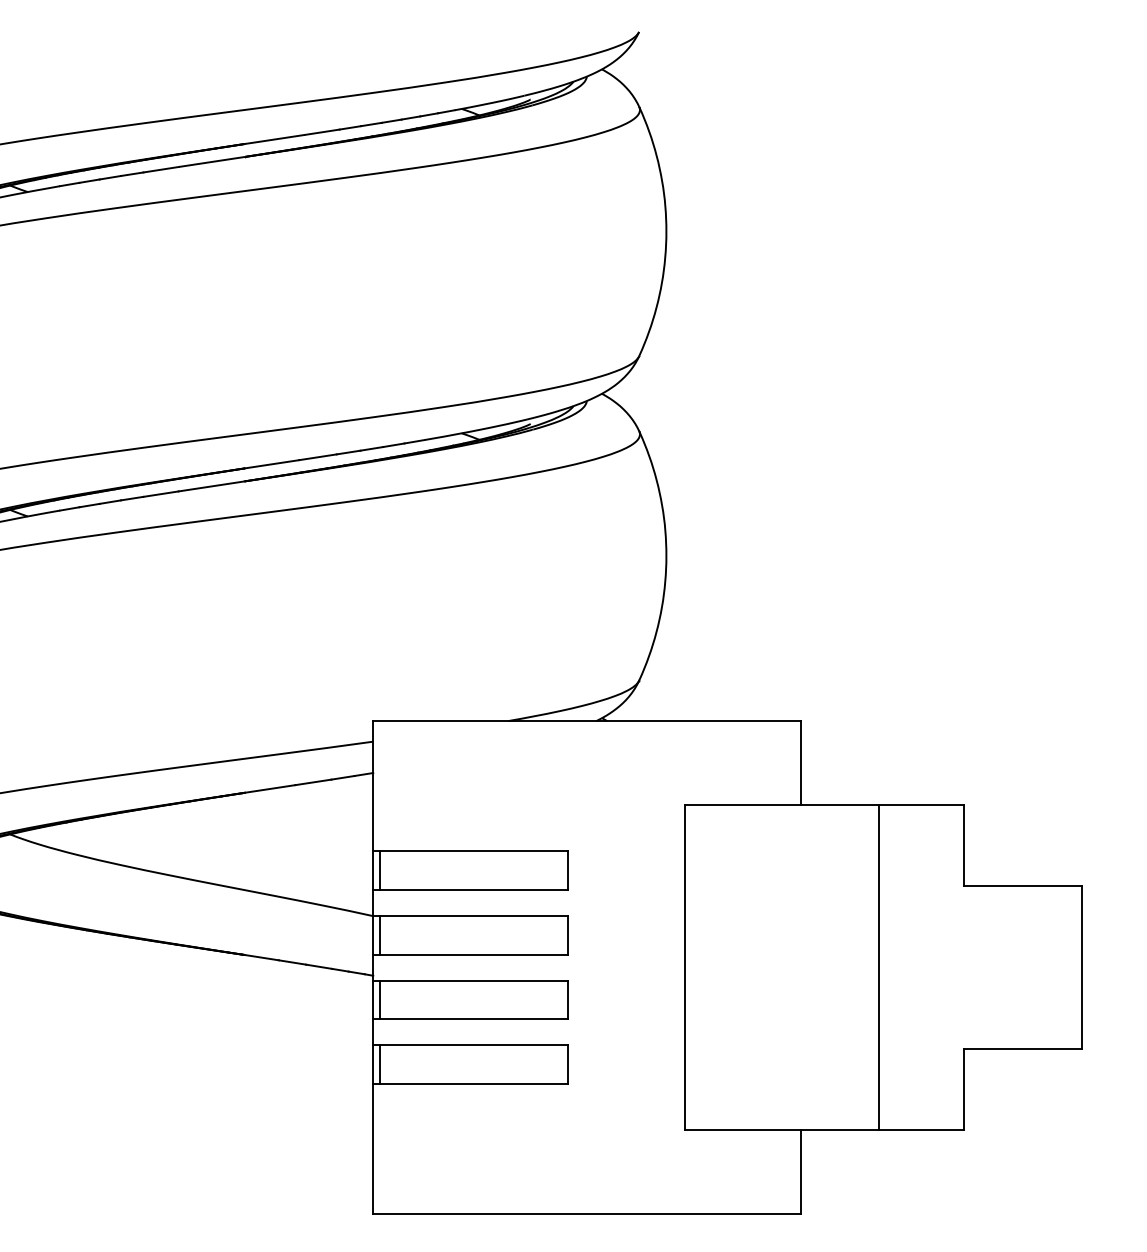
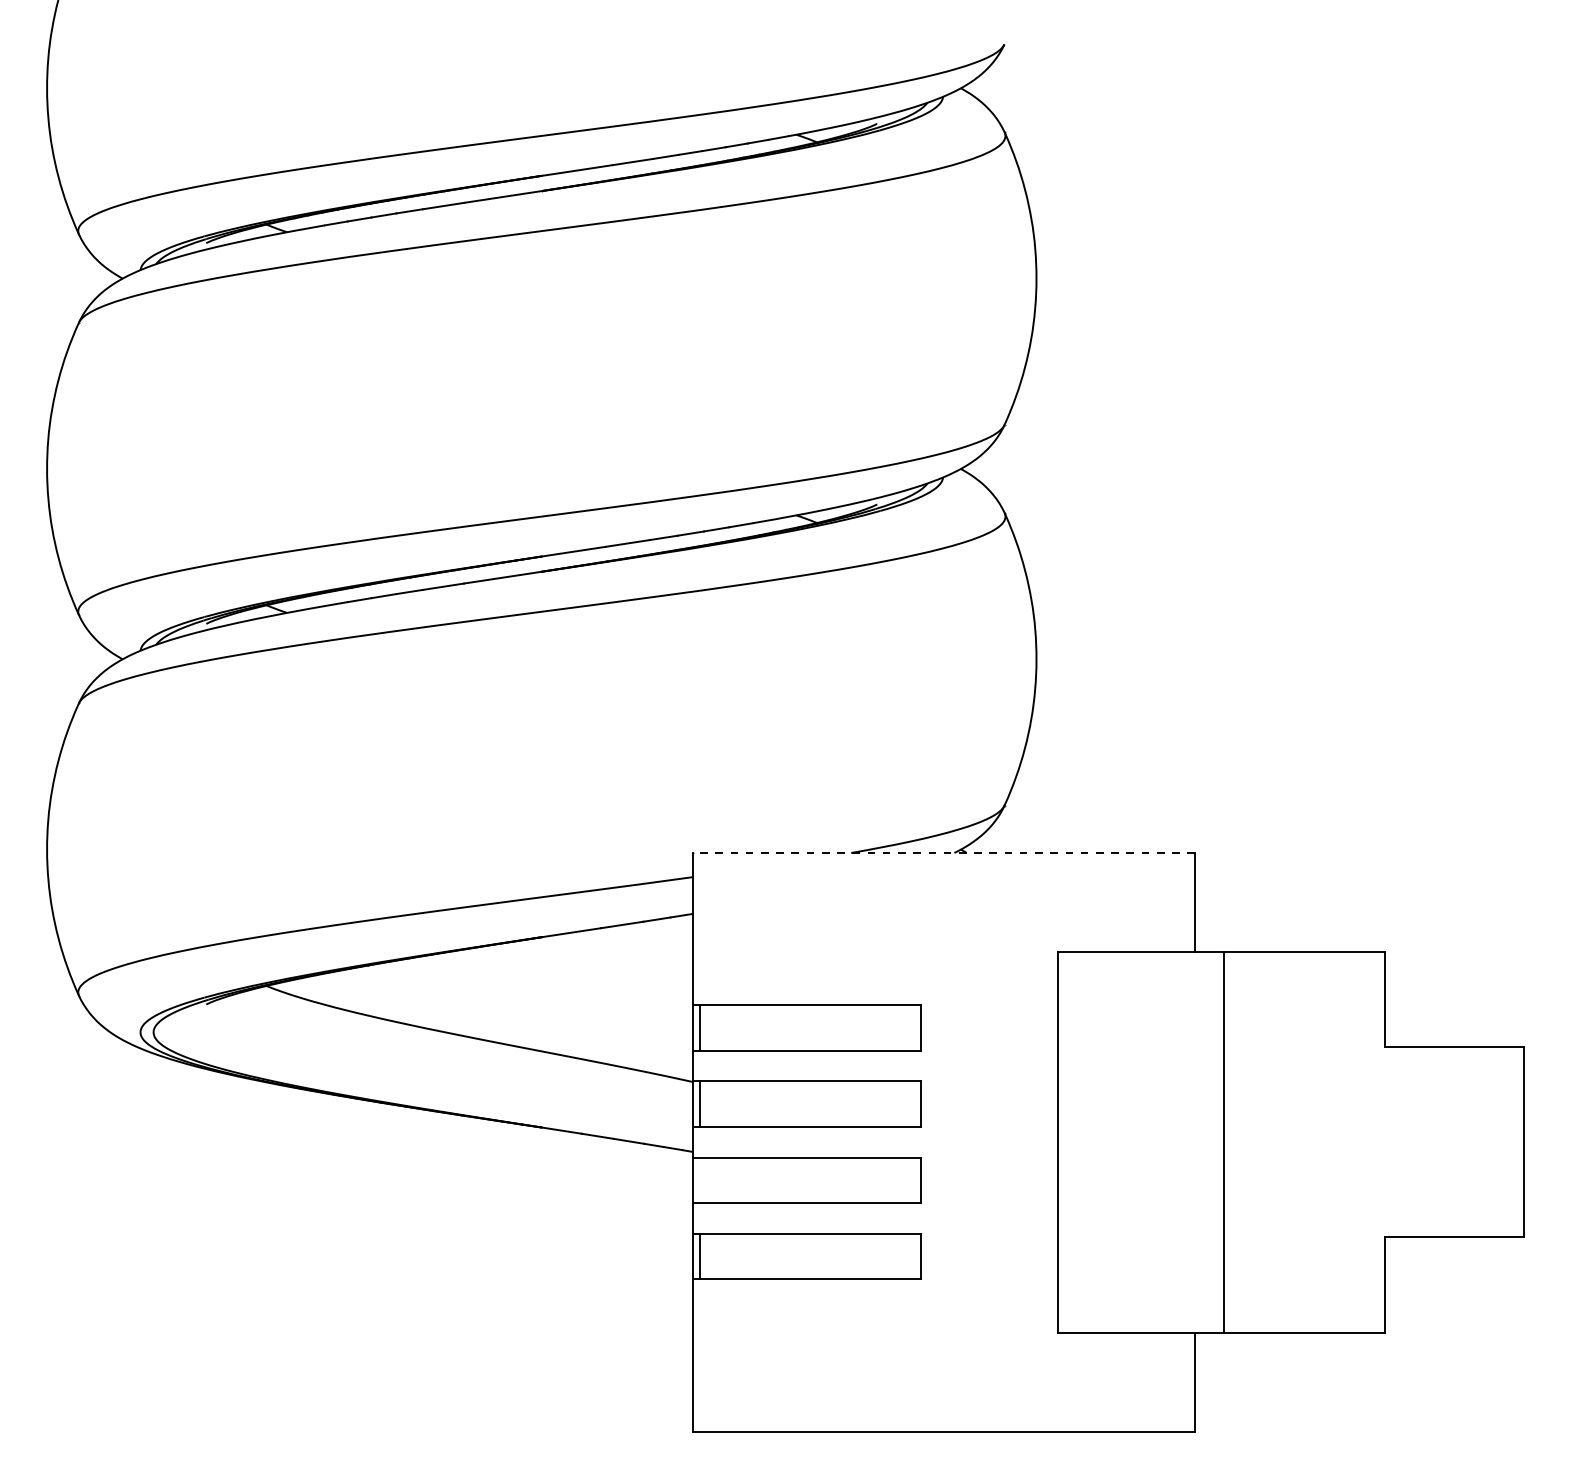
line: (587, 720) -> (943, 852), solid -> dashed
line: (879, 966) -> (1224, 1141), moved
line: (380, 1000) -> (700, 1180), removed

